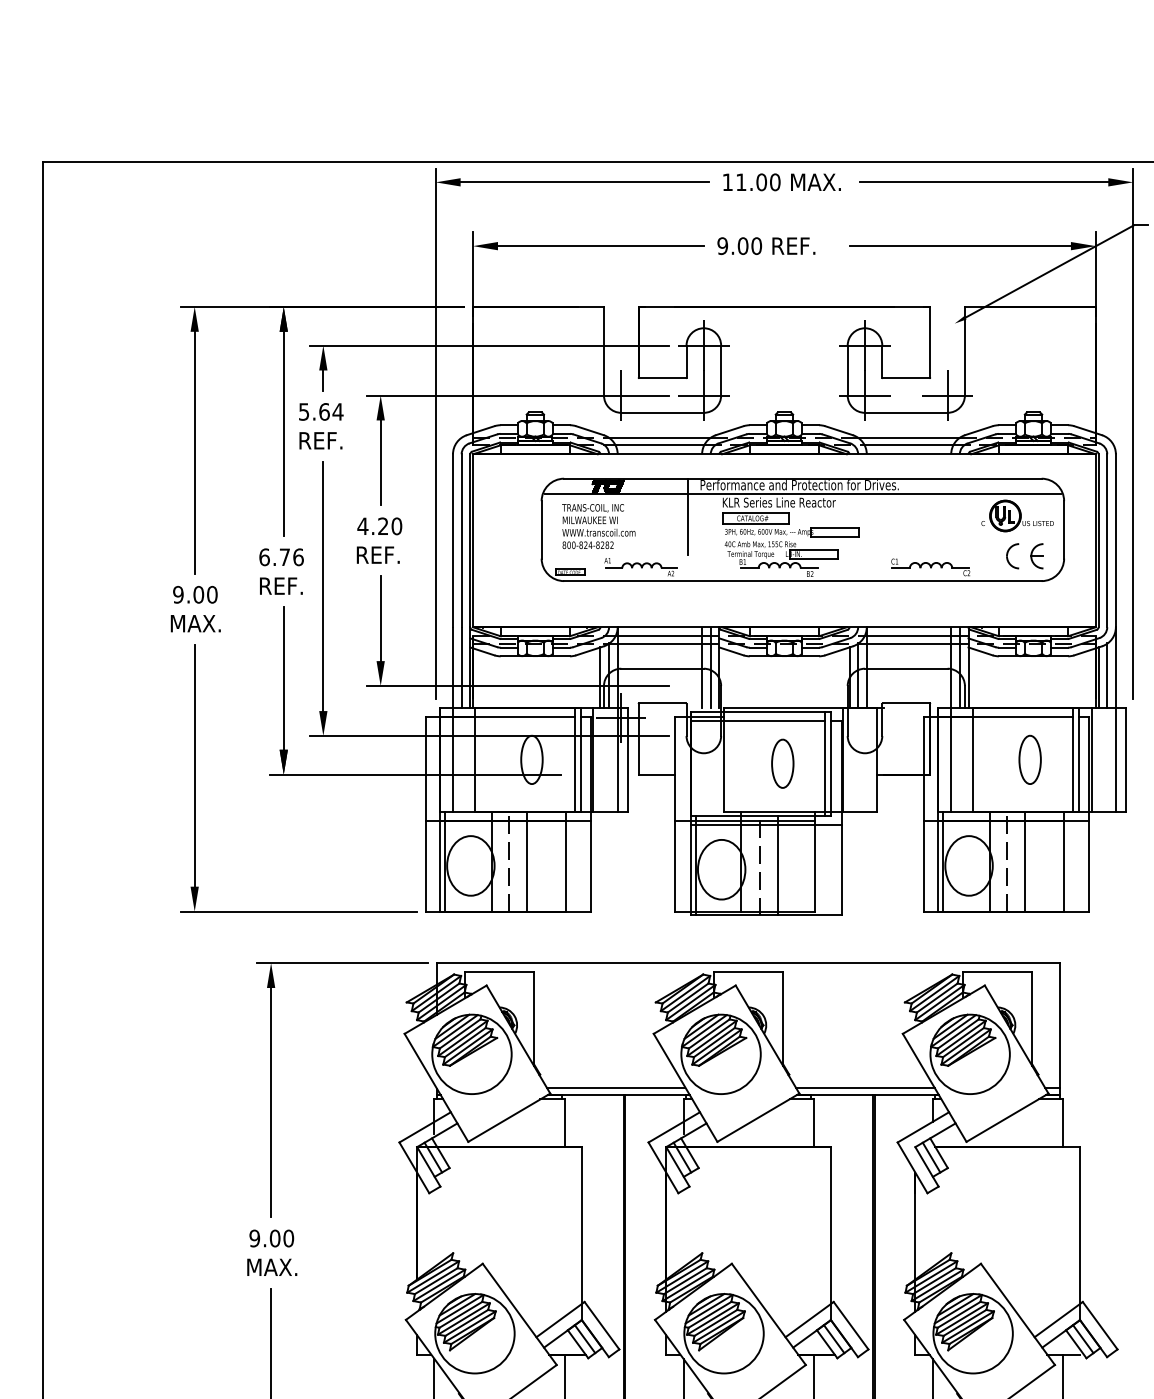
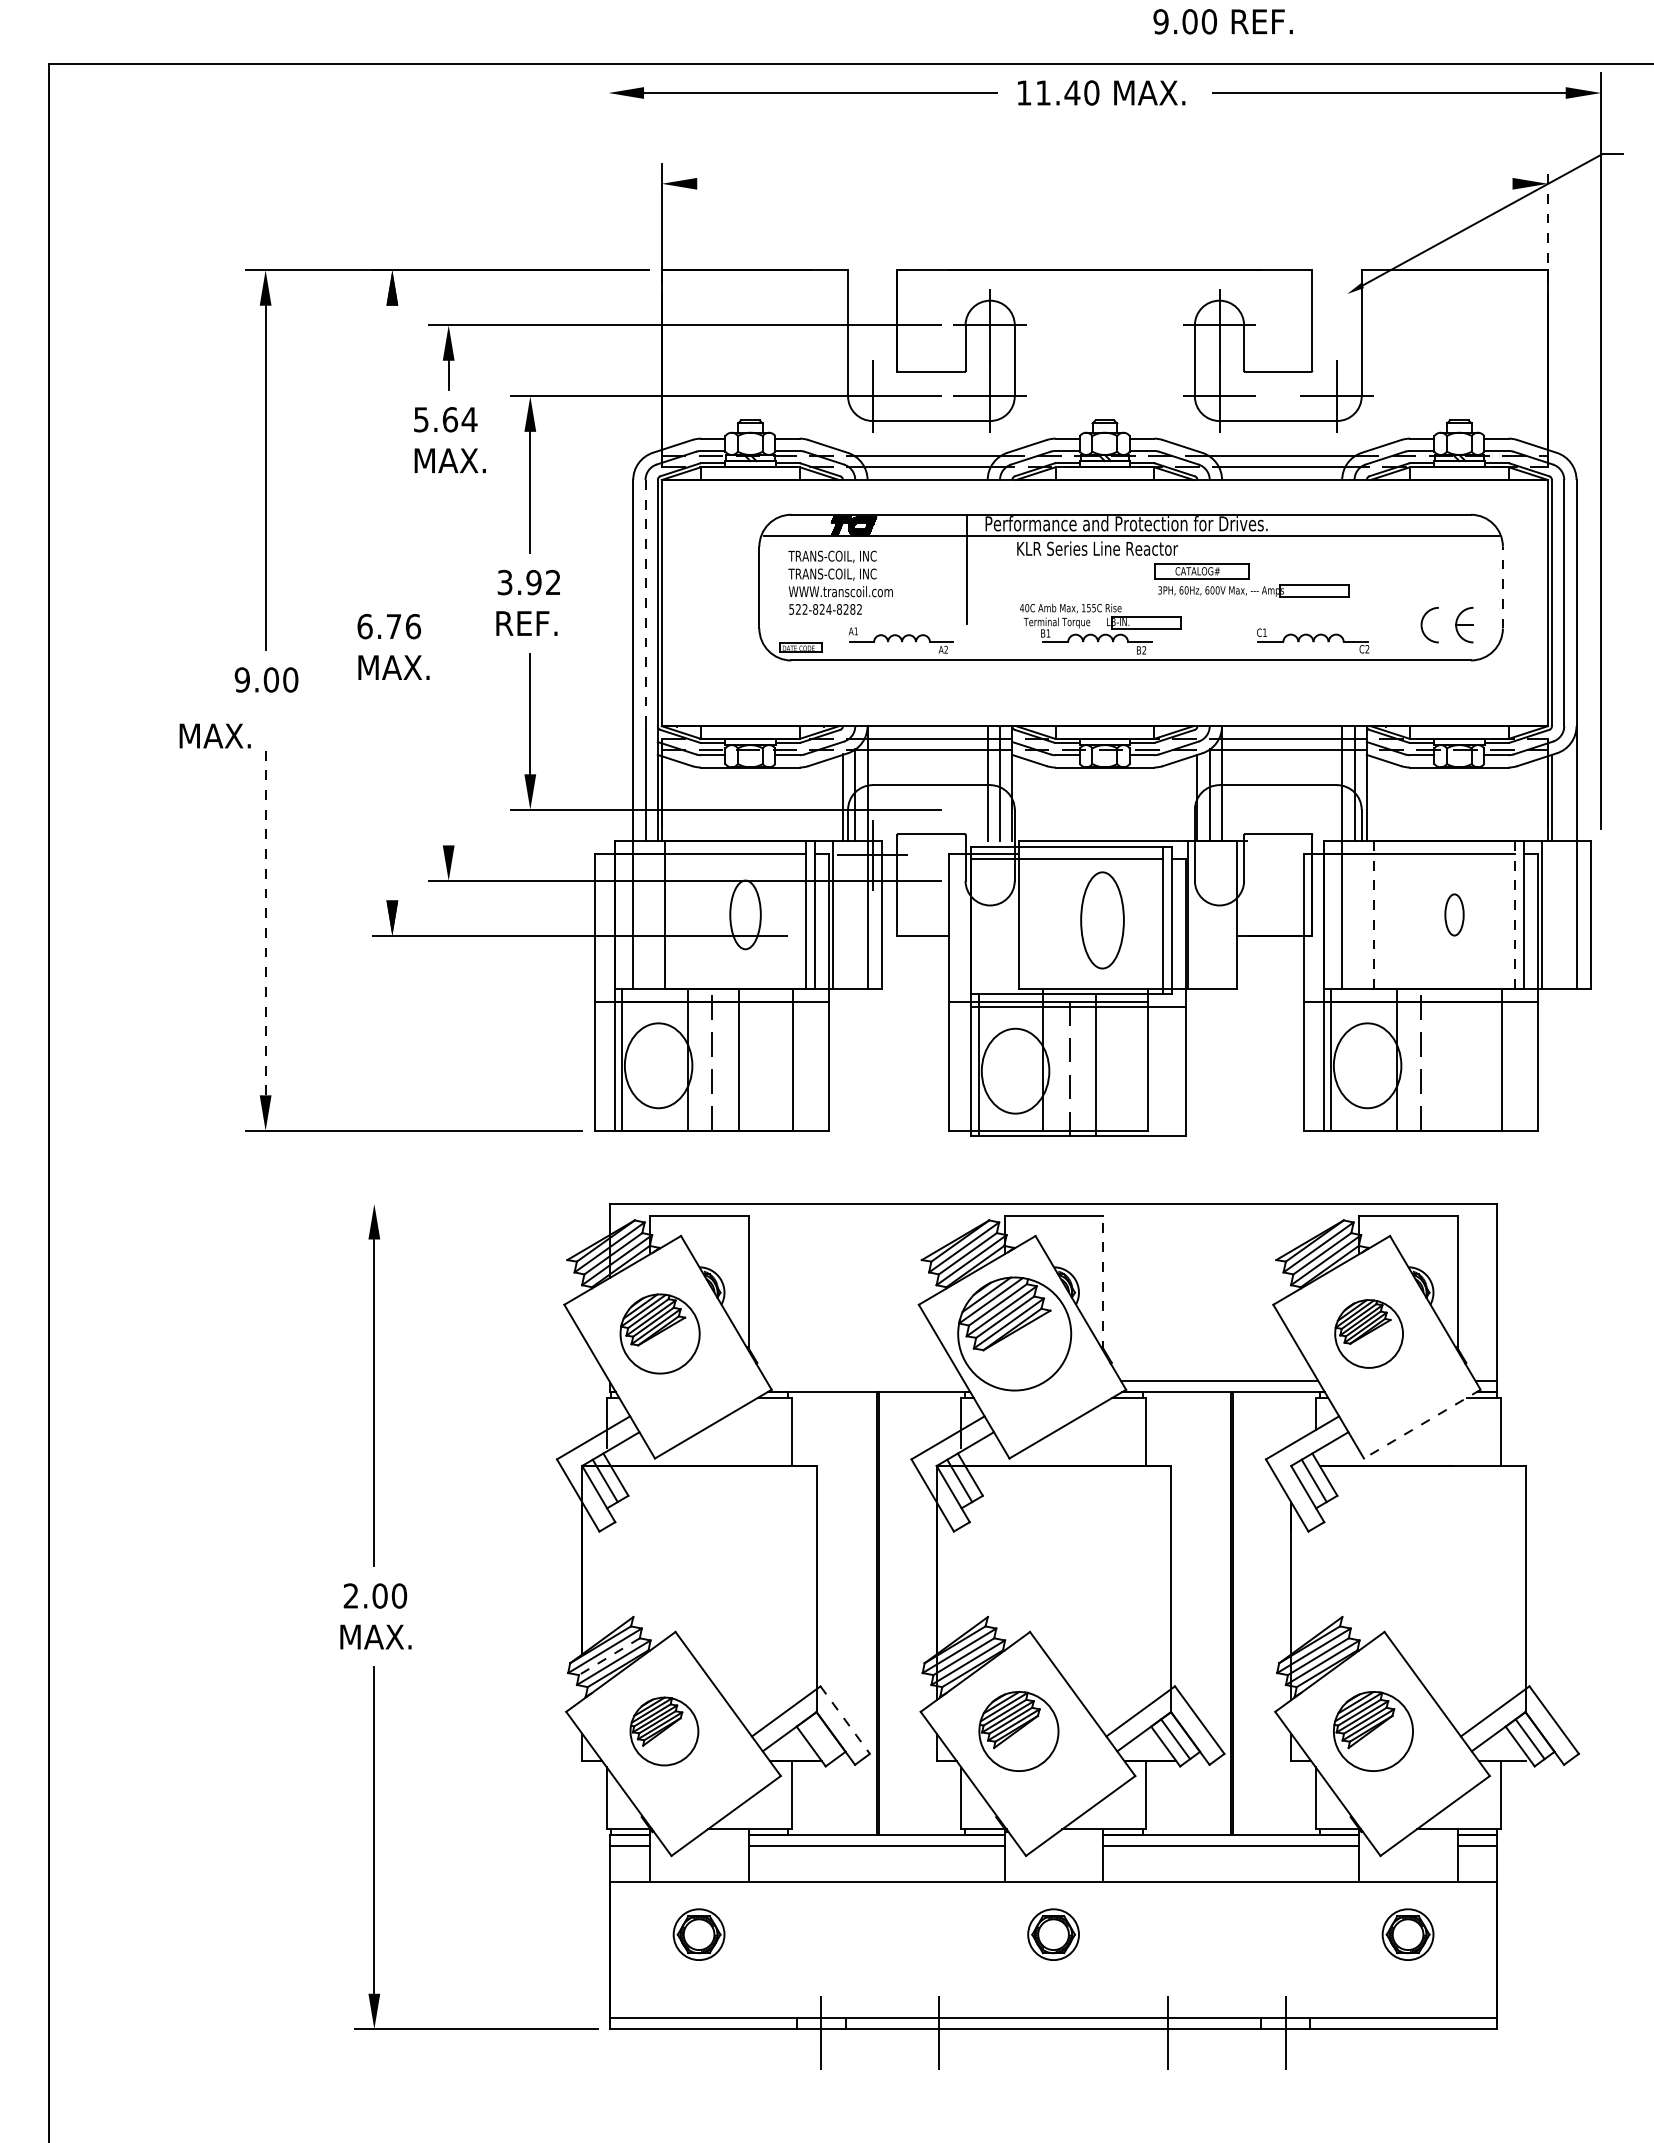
text: (761, 181) -> (1072, 92), 11.00 -> 11.40
line: (600, 245) -> (843, 183), removed
text: (765, 245) -> (1222, 21), moved
line: (959, 245) -> (1354, 183), removed
line: (1096, 273) -> (1548, 222), solid -> dashed
line: (283, 433) -> (392, 450), removed
line: (435, 433) -> (608, 450), removed
text: (325, 440) -> (451, 460), REF. -> MAX.
part: (1017, 515) -> (1436, 567), removed
text: (593, 520) -> (832, 574), MILWAUKEE WI -> TRANS-COIL, INC
part: (790, 524) -> (1251, 580), moved
text: (379, 526) -> (528, 582), 4.20 -> 3.92
line: (1063, 529) -> (1502, 587), solid -> dashed
line: (461, 540) -> (645, 602), solid -> dashed
text: (569, 545) -> (798, 609), 800-824-8282 -> 522-824-8282
text: (285, 586) -> (395, 667), REF. -> MAX.
line: (323, 586) -> (448, 667), removed
text: (195, 623) -> (214, 735), moved
line: (1107, 675) -> (1564, 794), removed
line: (283, 678) -> (392, 798), removed
line: (973, 759) -> (1373, 914), solid -> dashed
part: (1030, 759) -> (1454, 914), size x0.6
line: (1072, 759) -> (1515, 914), solid -> dashed
part: (782, 763) -> (1102, 920), size x1.4
line: (194, 765) -> (265, 922), solid -> dashed
line: (1025, 861) -> (1447, 1059), removed
line: (342, 963) -> (476, 1204), removed
line: (783, 1018) -> (1103, 1282), solid -> dashed
part: (471, 1054) -> (659, 1333), size x0.7
part: (969, 1054) -> (1368, 1333), size x0.6
line: (615, 1087) -> (864, 1381), removed
line: (1007, 1117) -> (1422, 1424), solid -> dashed
text: (254, 1238) -> (350, 1595), 9.00 -> 2.00
line: (436, 1281) -> (609, 1656), solid -> dashed
line: (602, 1325) -> (845, 1720), solid -> dashed
part: (474, 1333) -> (664, 1731), size x0.6
part: (723, 1333) -> (1018, 1731), size x0.7
part: (973, 1333) -> (1373, 1731), size x0.7
line: (584, 1339) -> (820, 1739), removed

